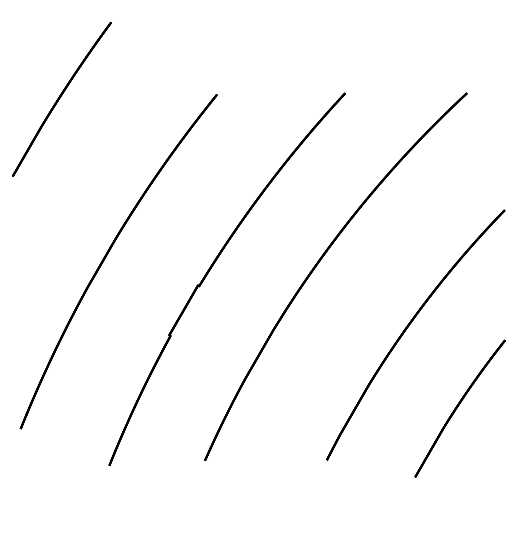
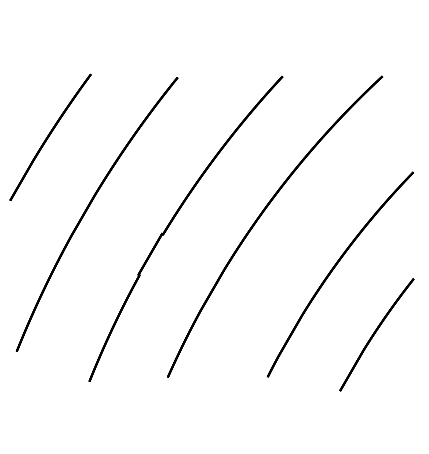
part: (61, 98) -> (50, 136), moved

